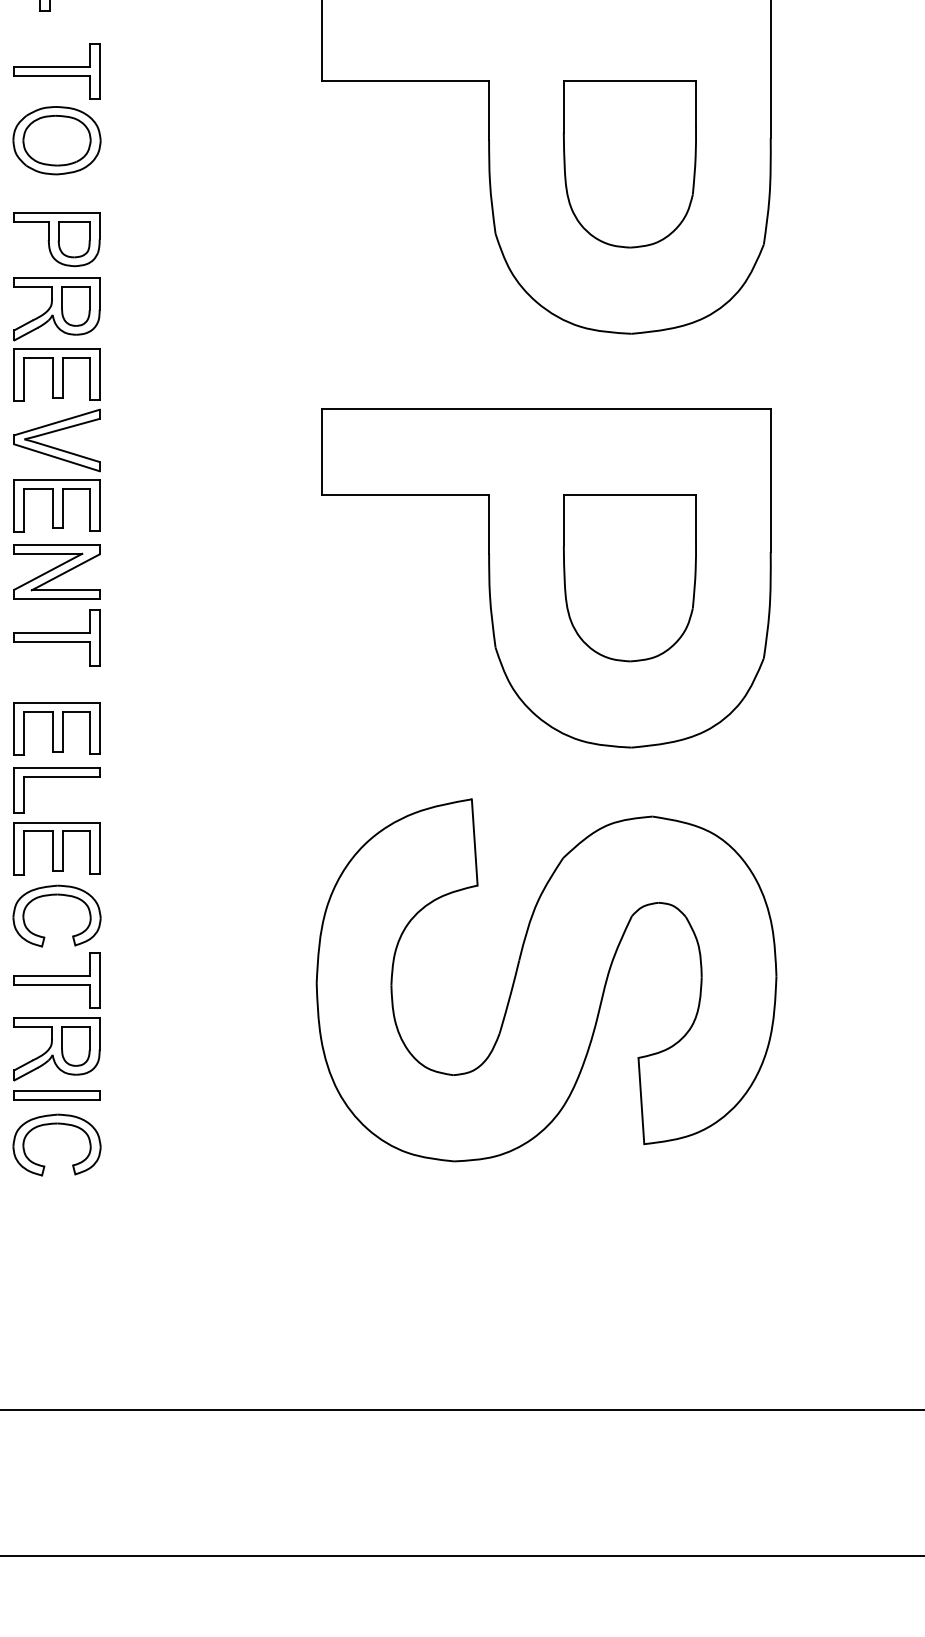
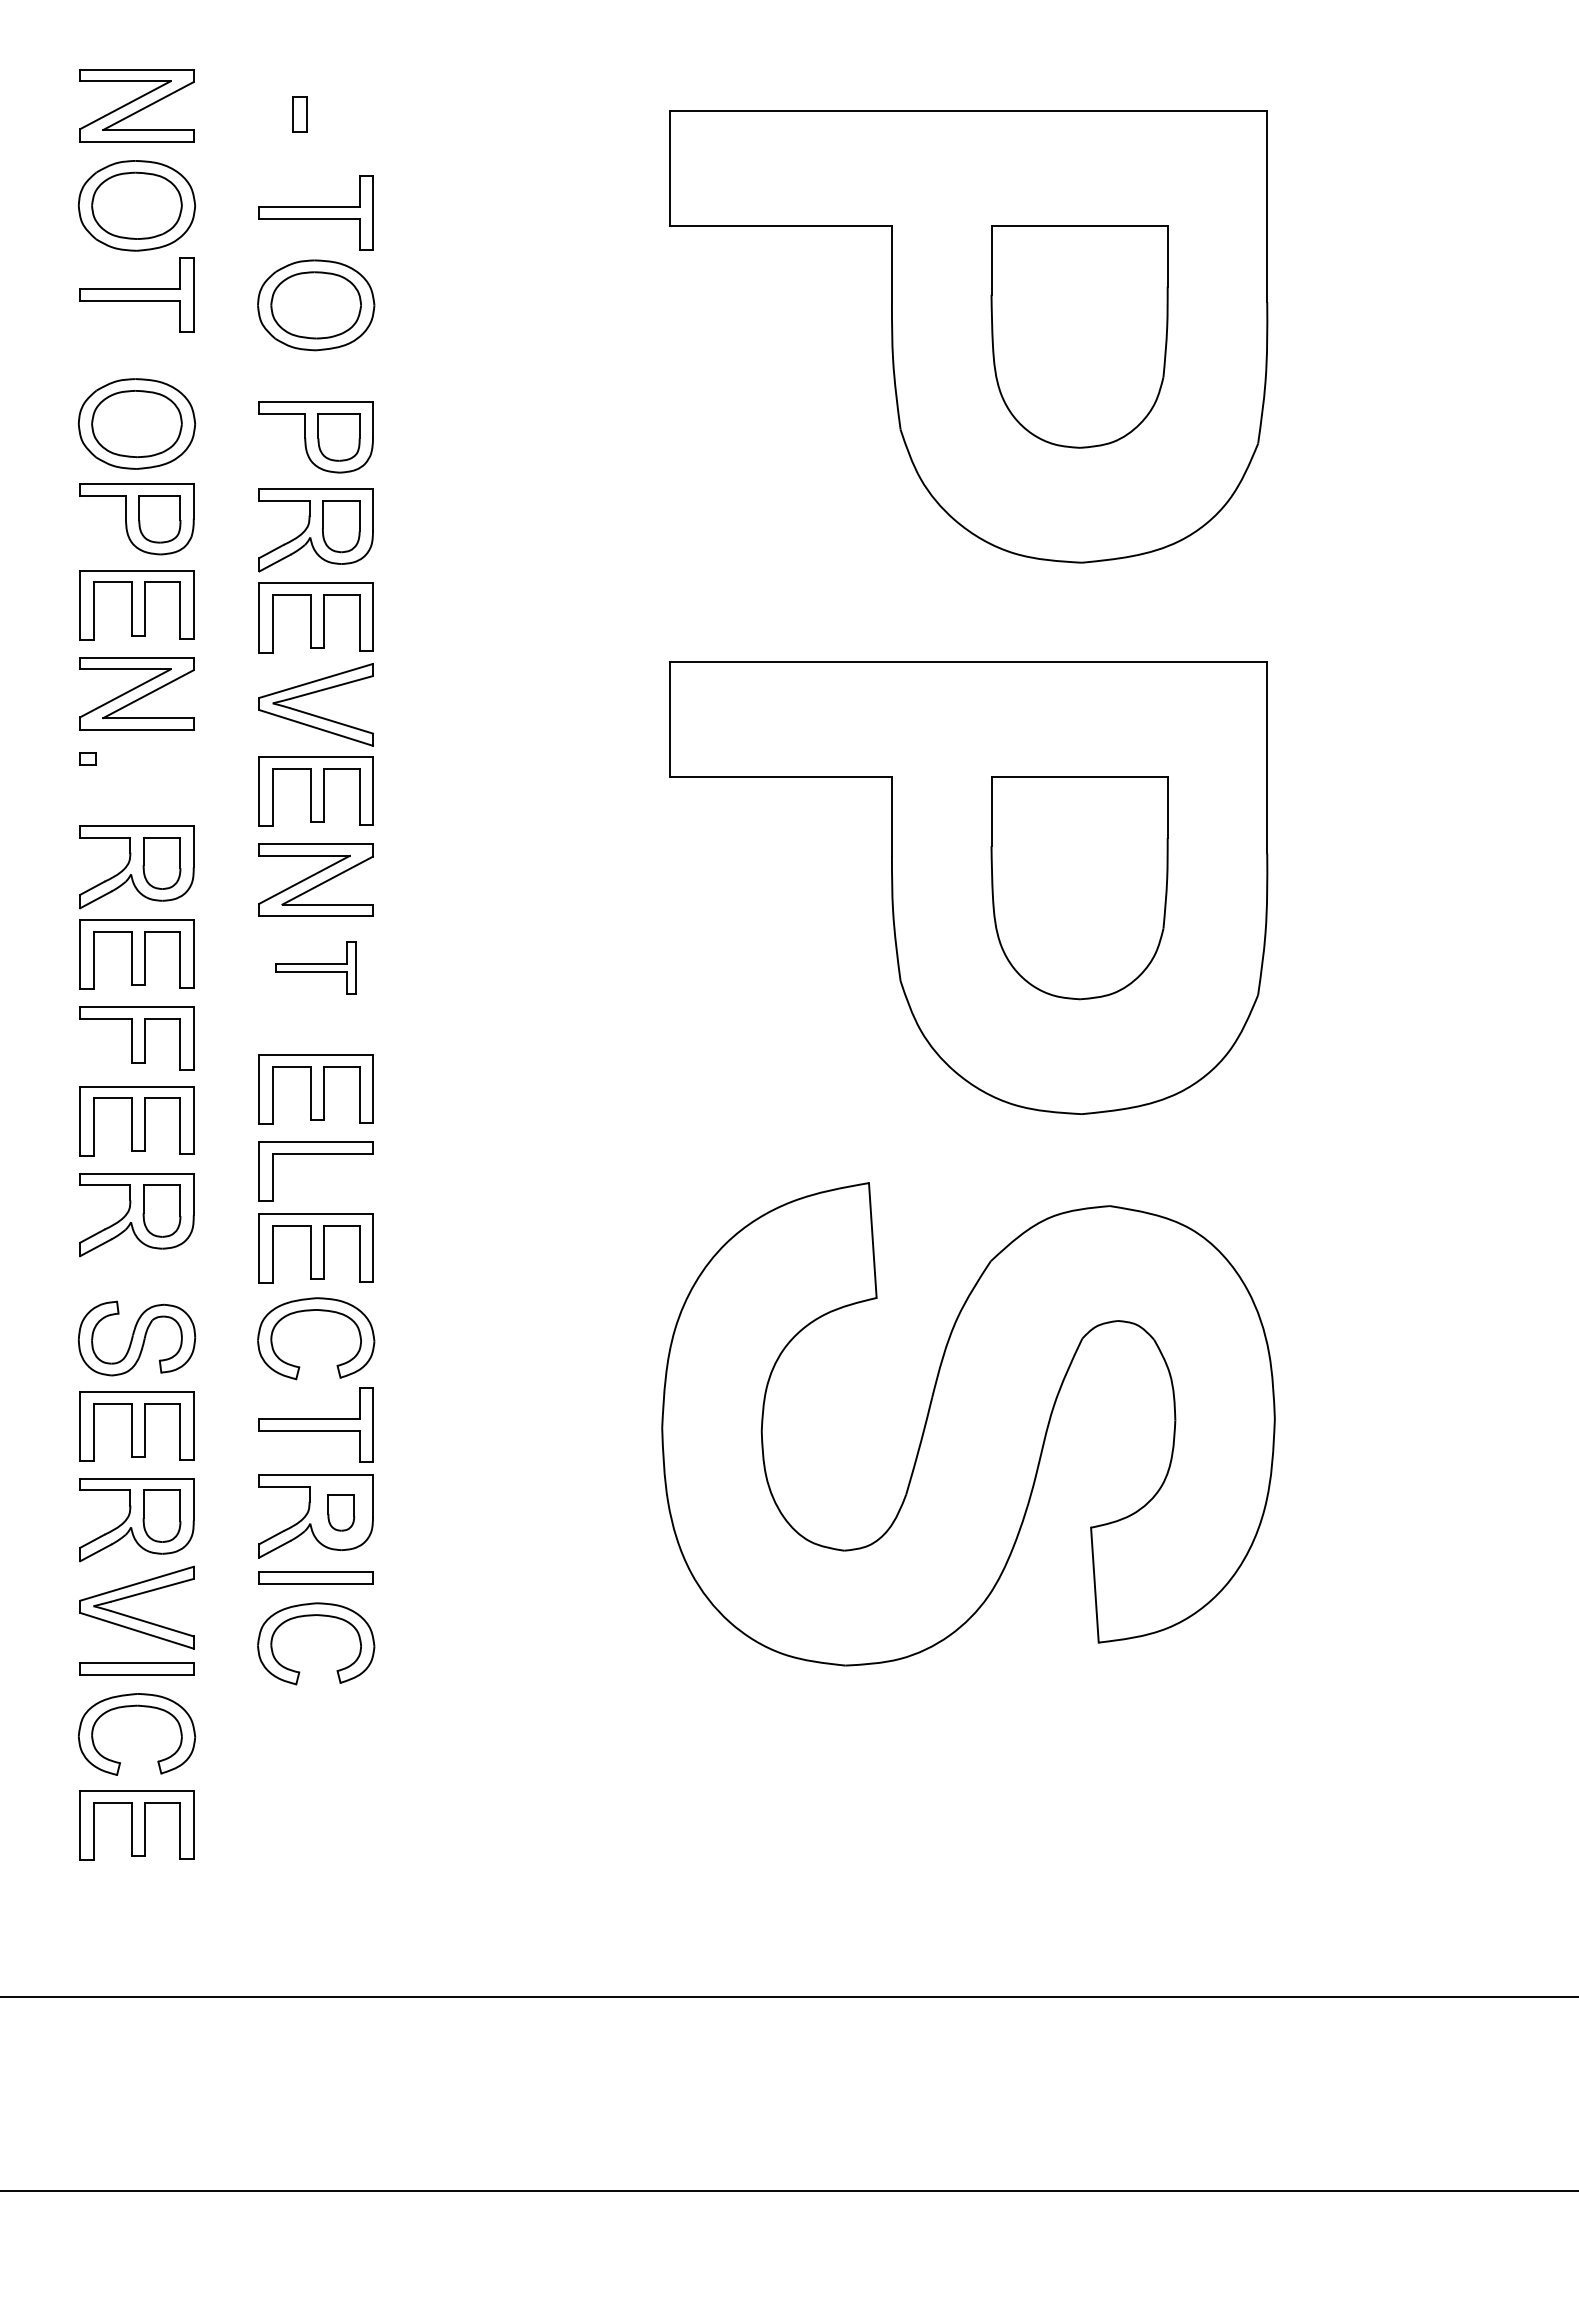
part: (56, 637) -> (315, 967), size x0.7
part: (76, 1046) -> (341, 1512), size x0.7

